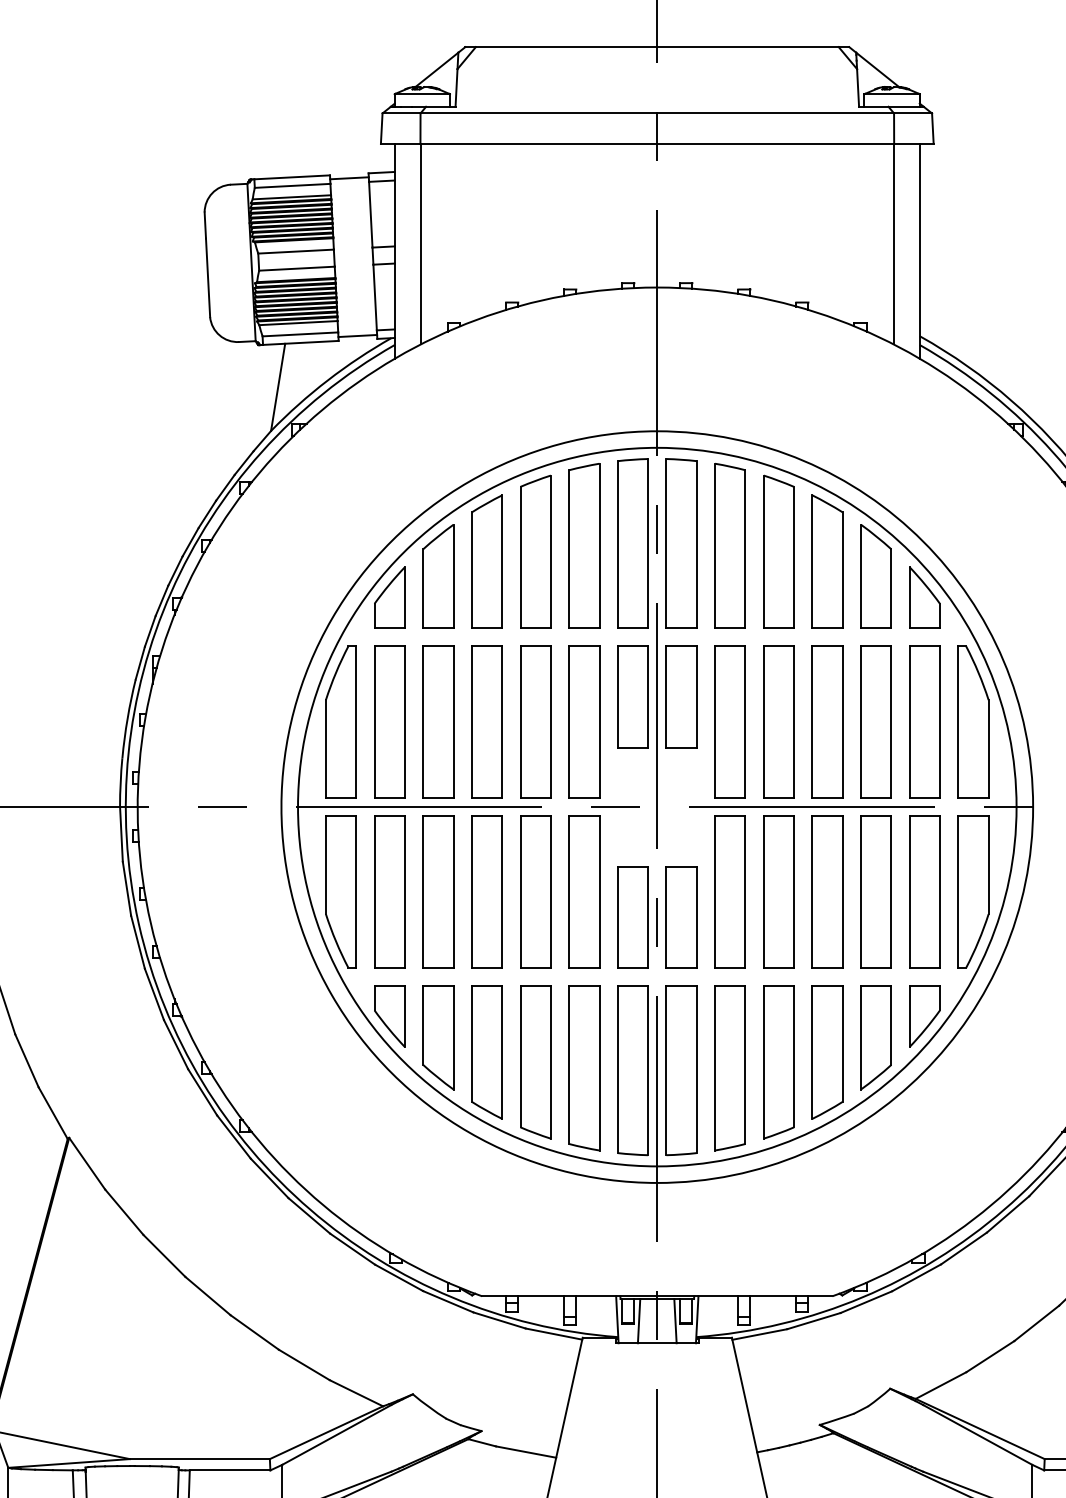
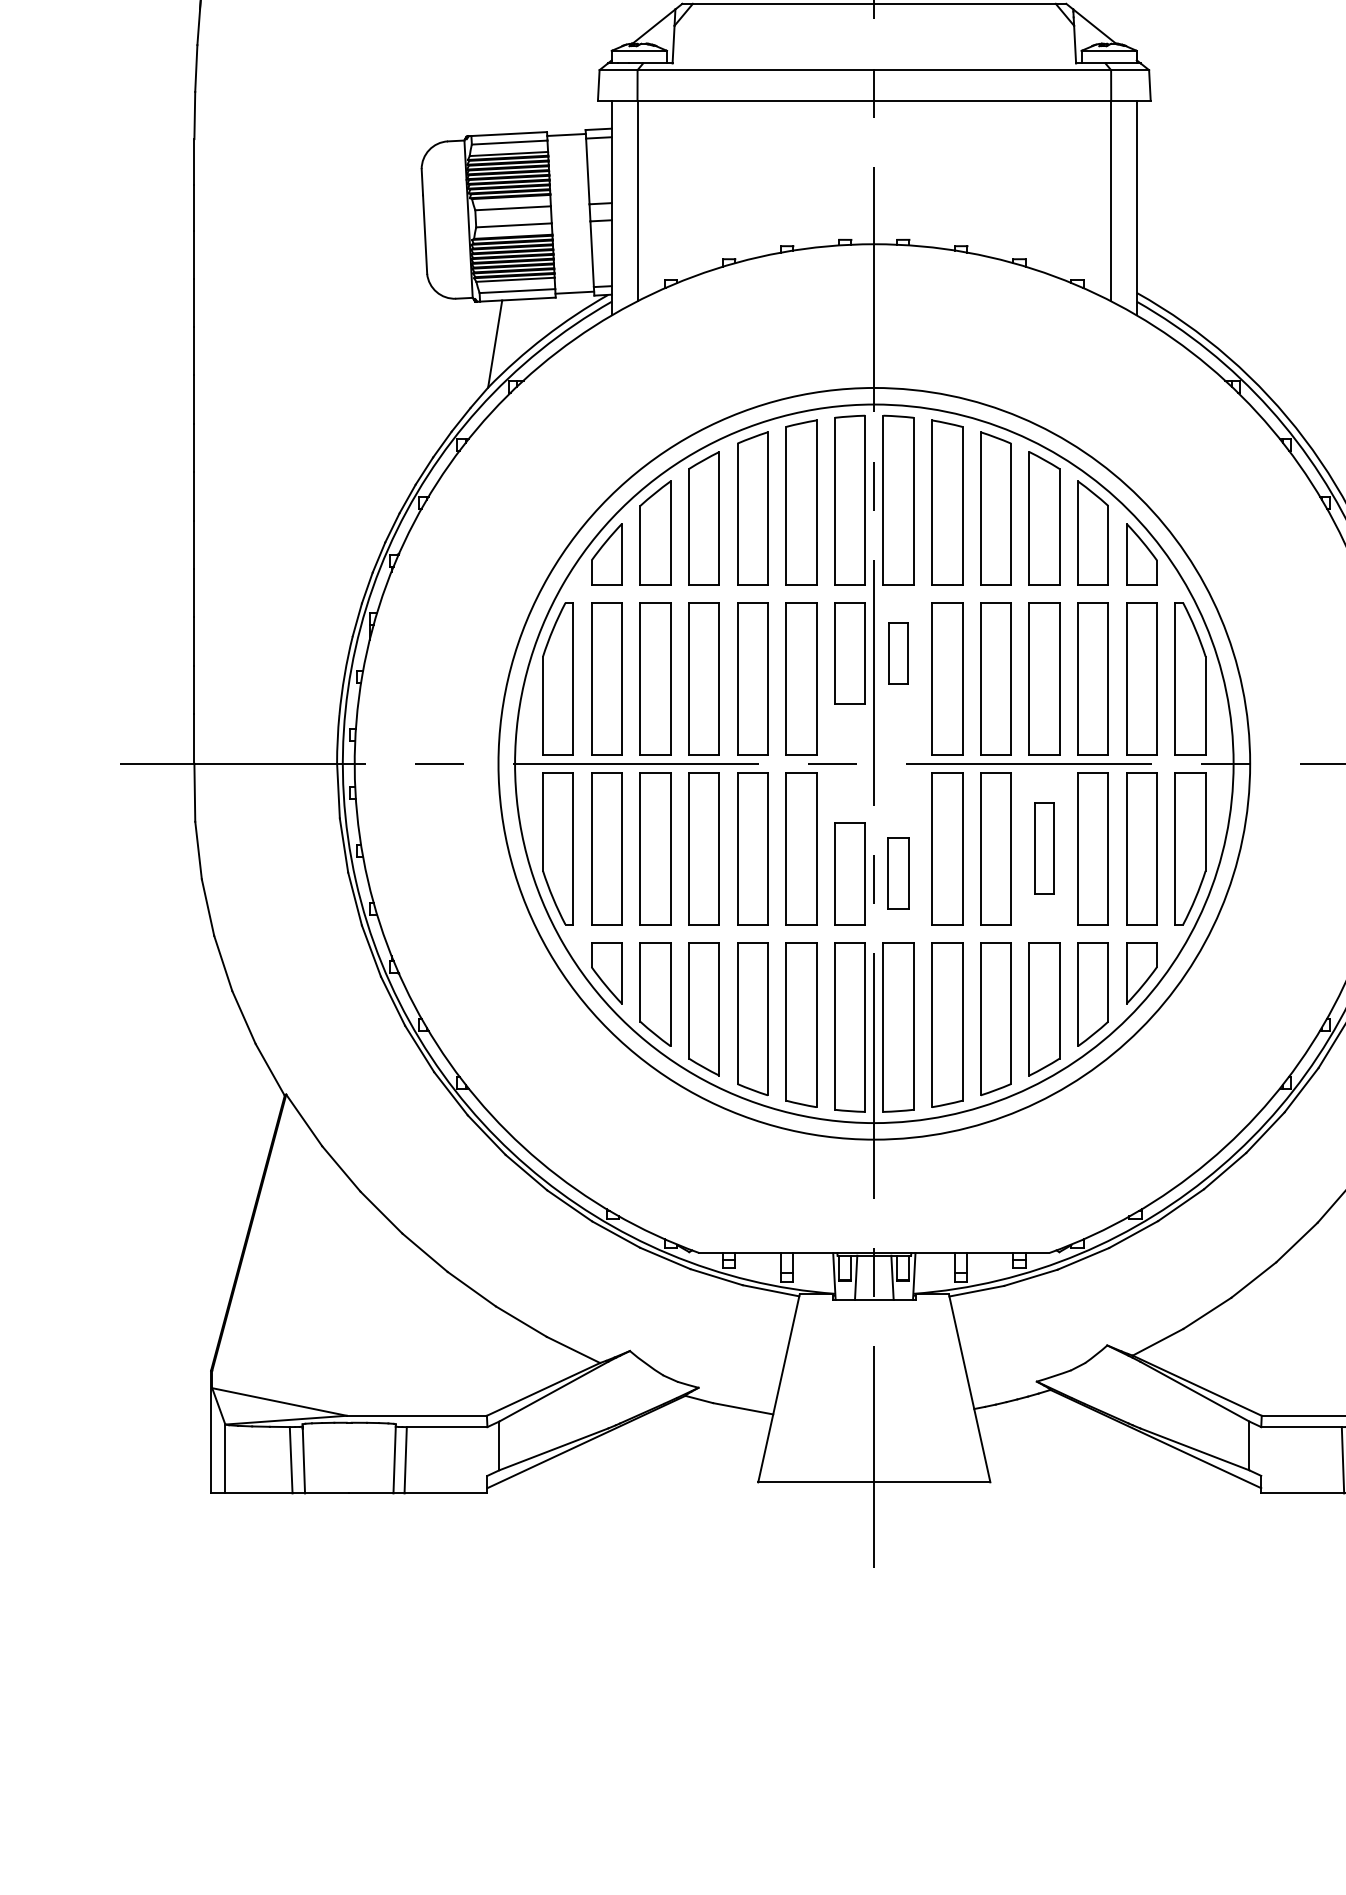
part: (681, 696) -> (898, 653), size x0.6
part: (827, 891) -> (1044, 848), size x0.6
part: (681, 916) -> (898, 873), size x0.7

